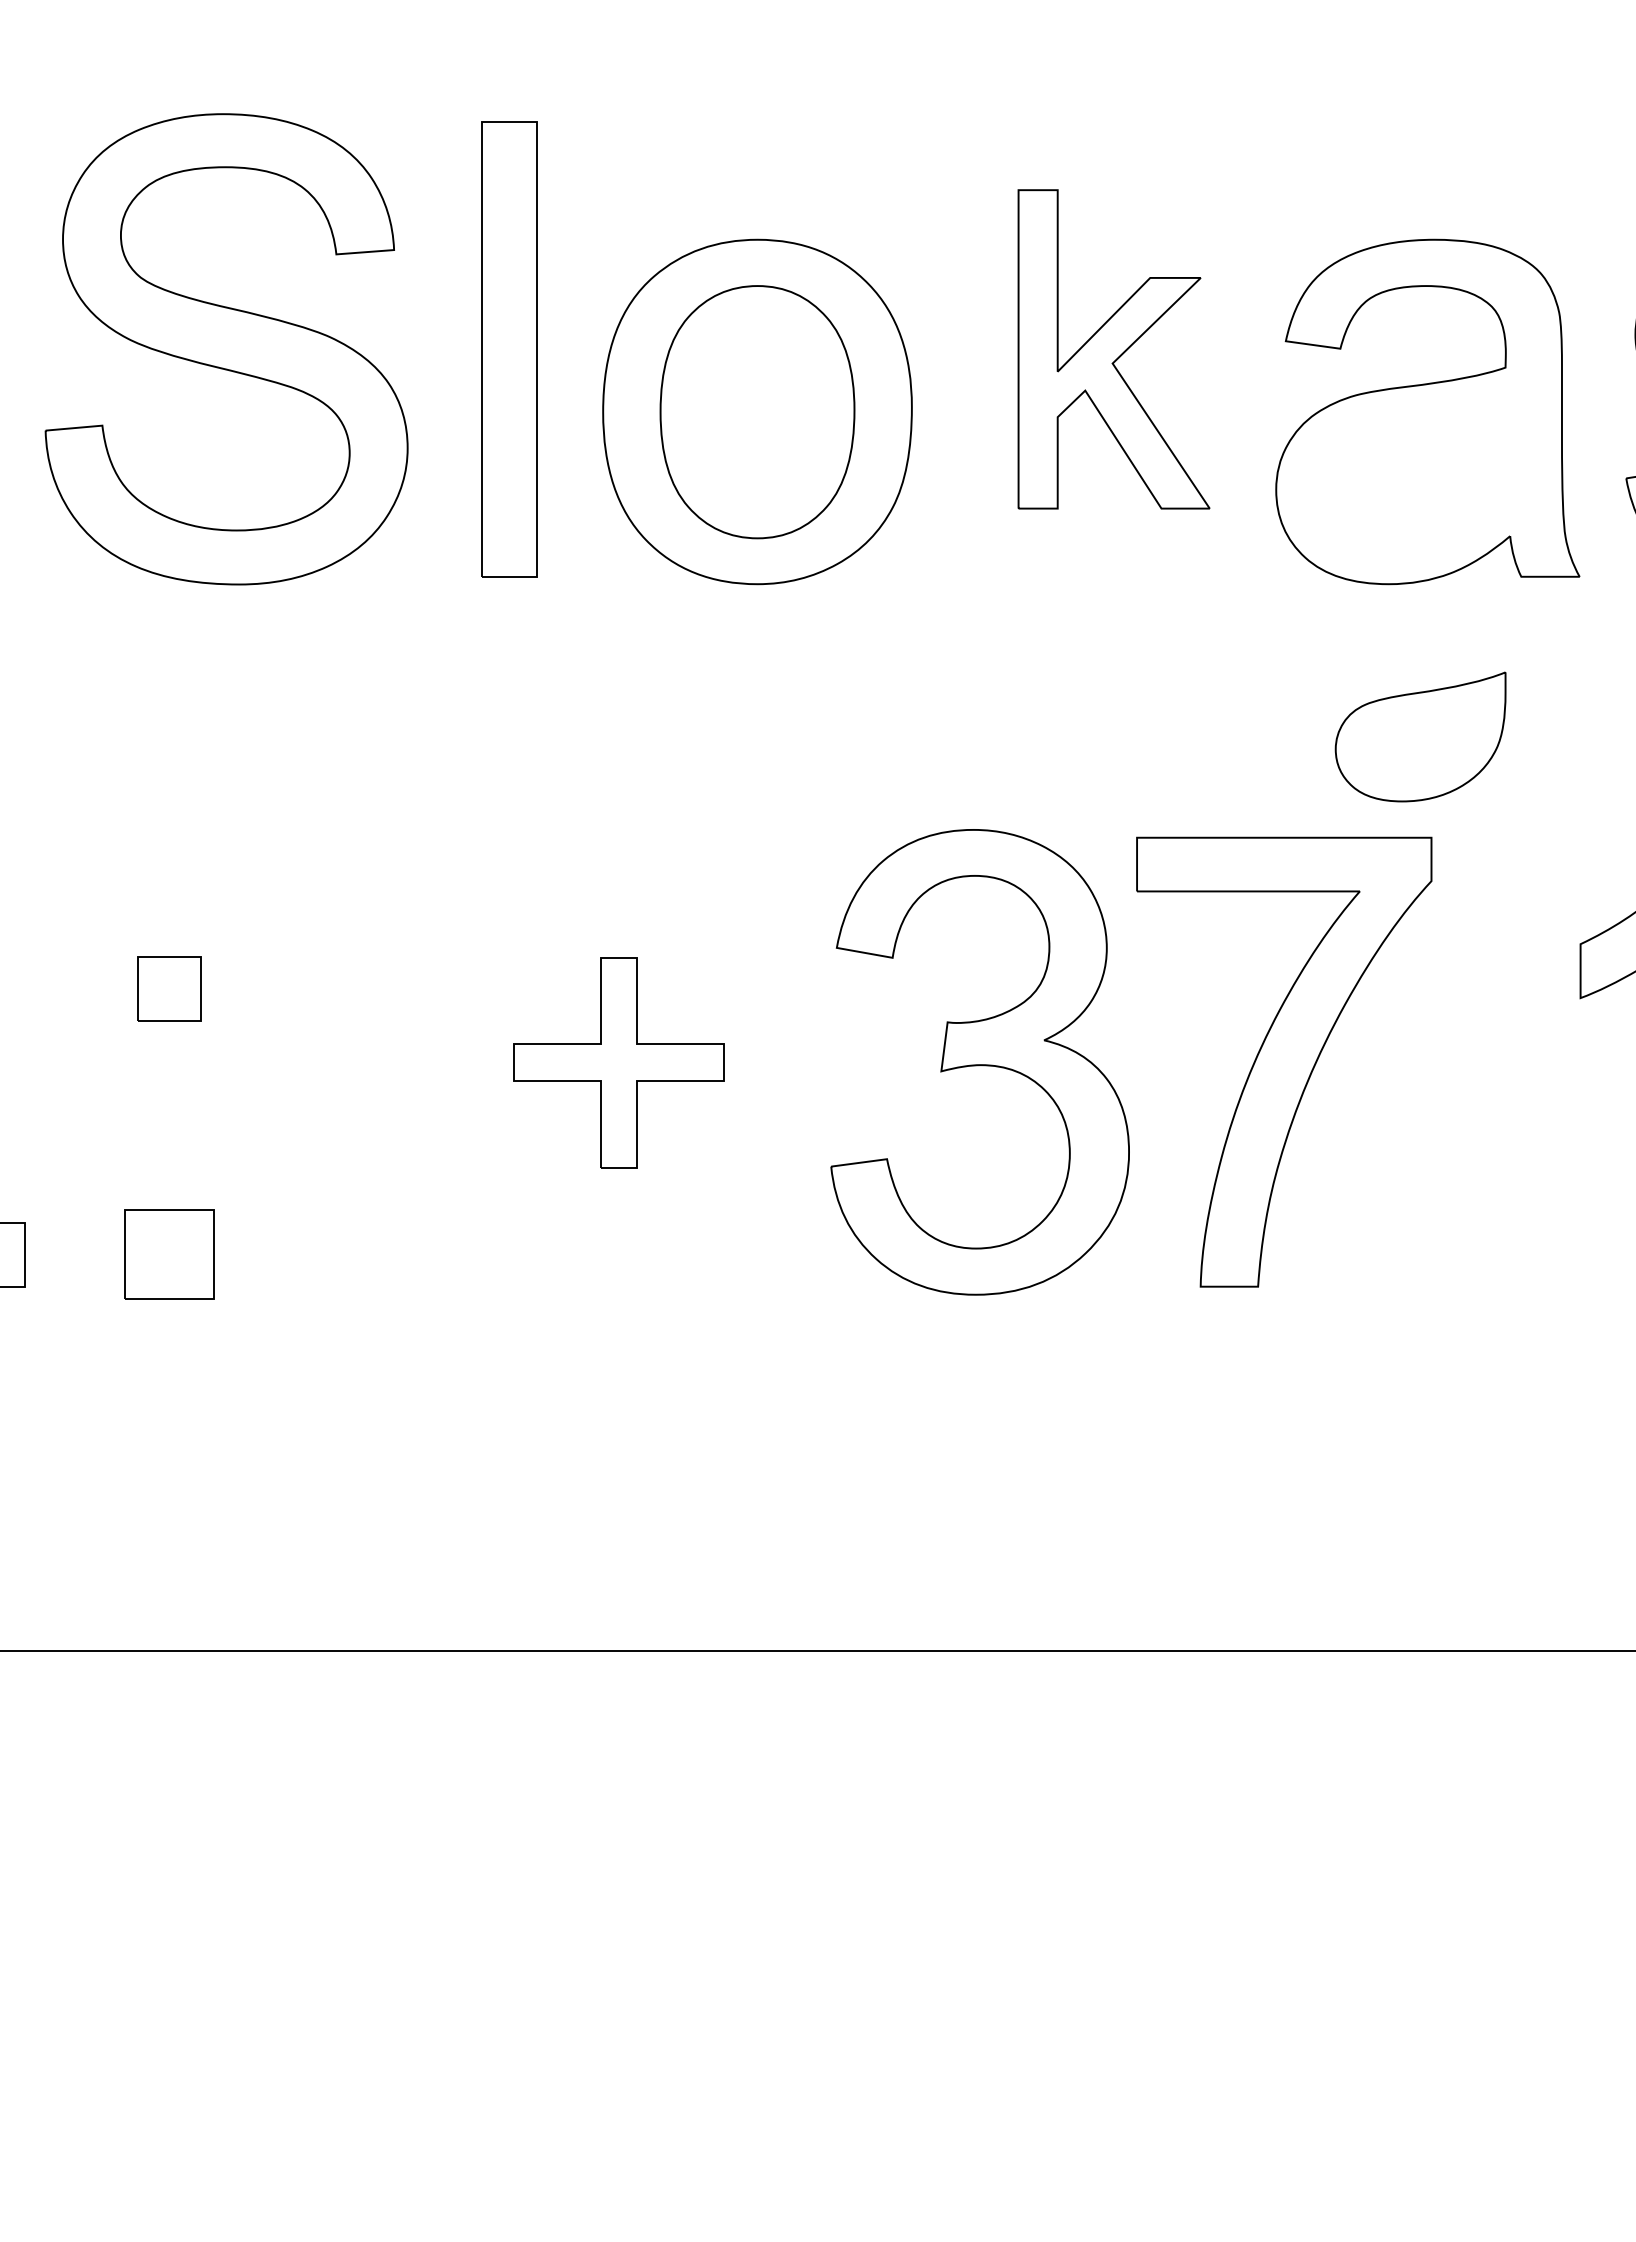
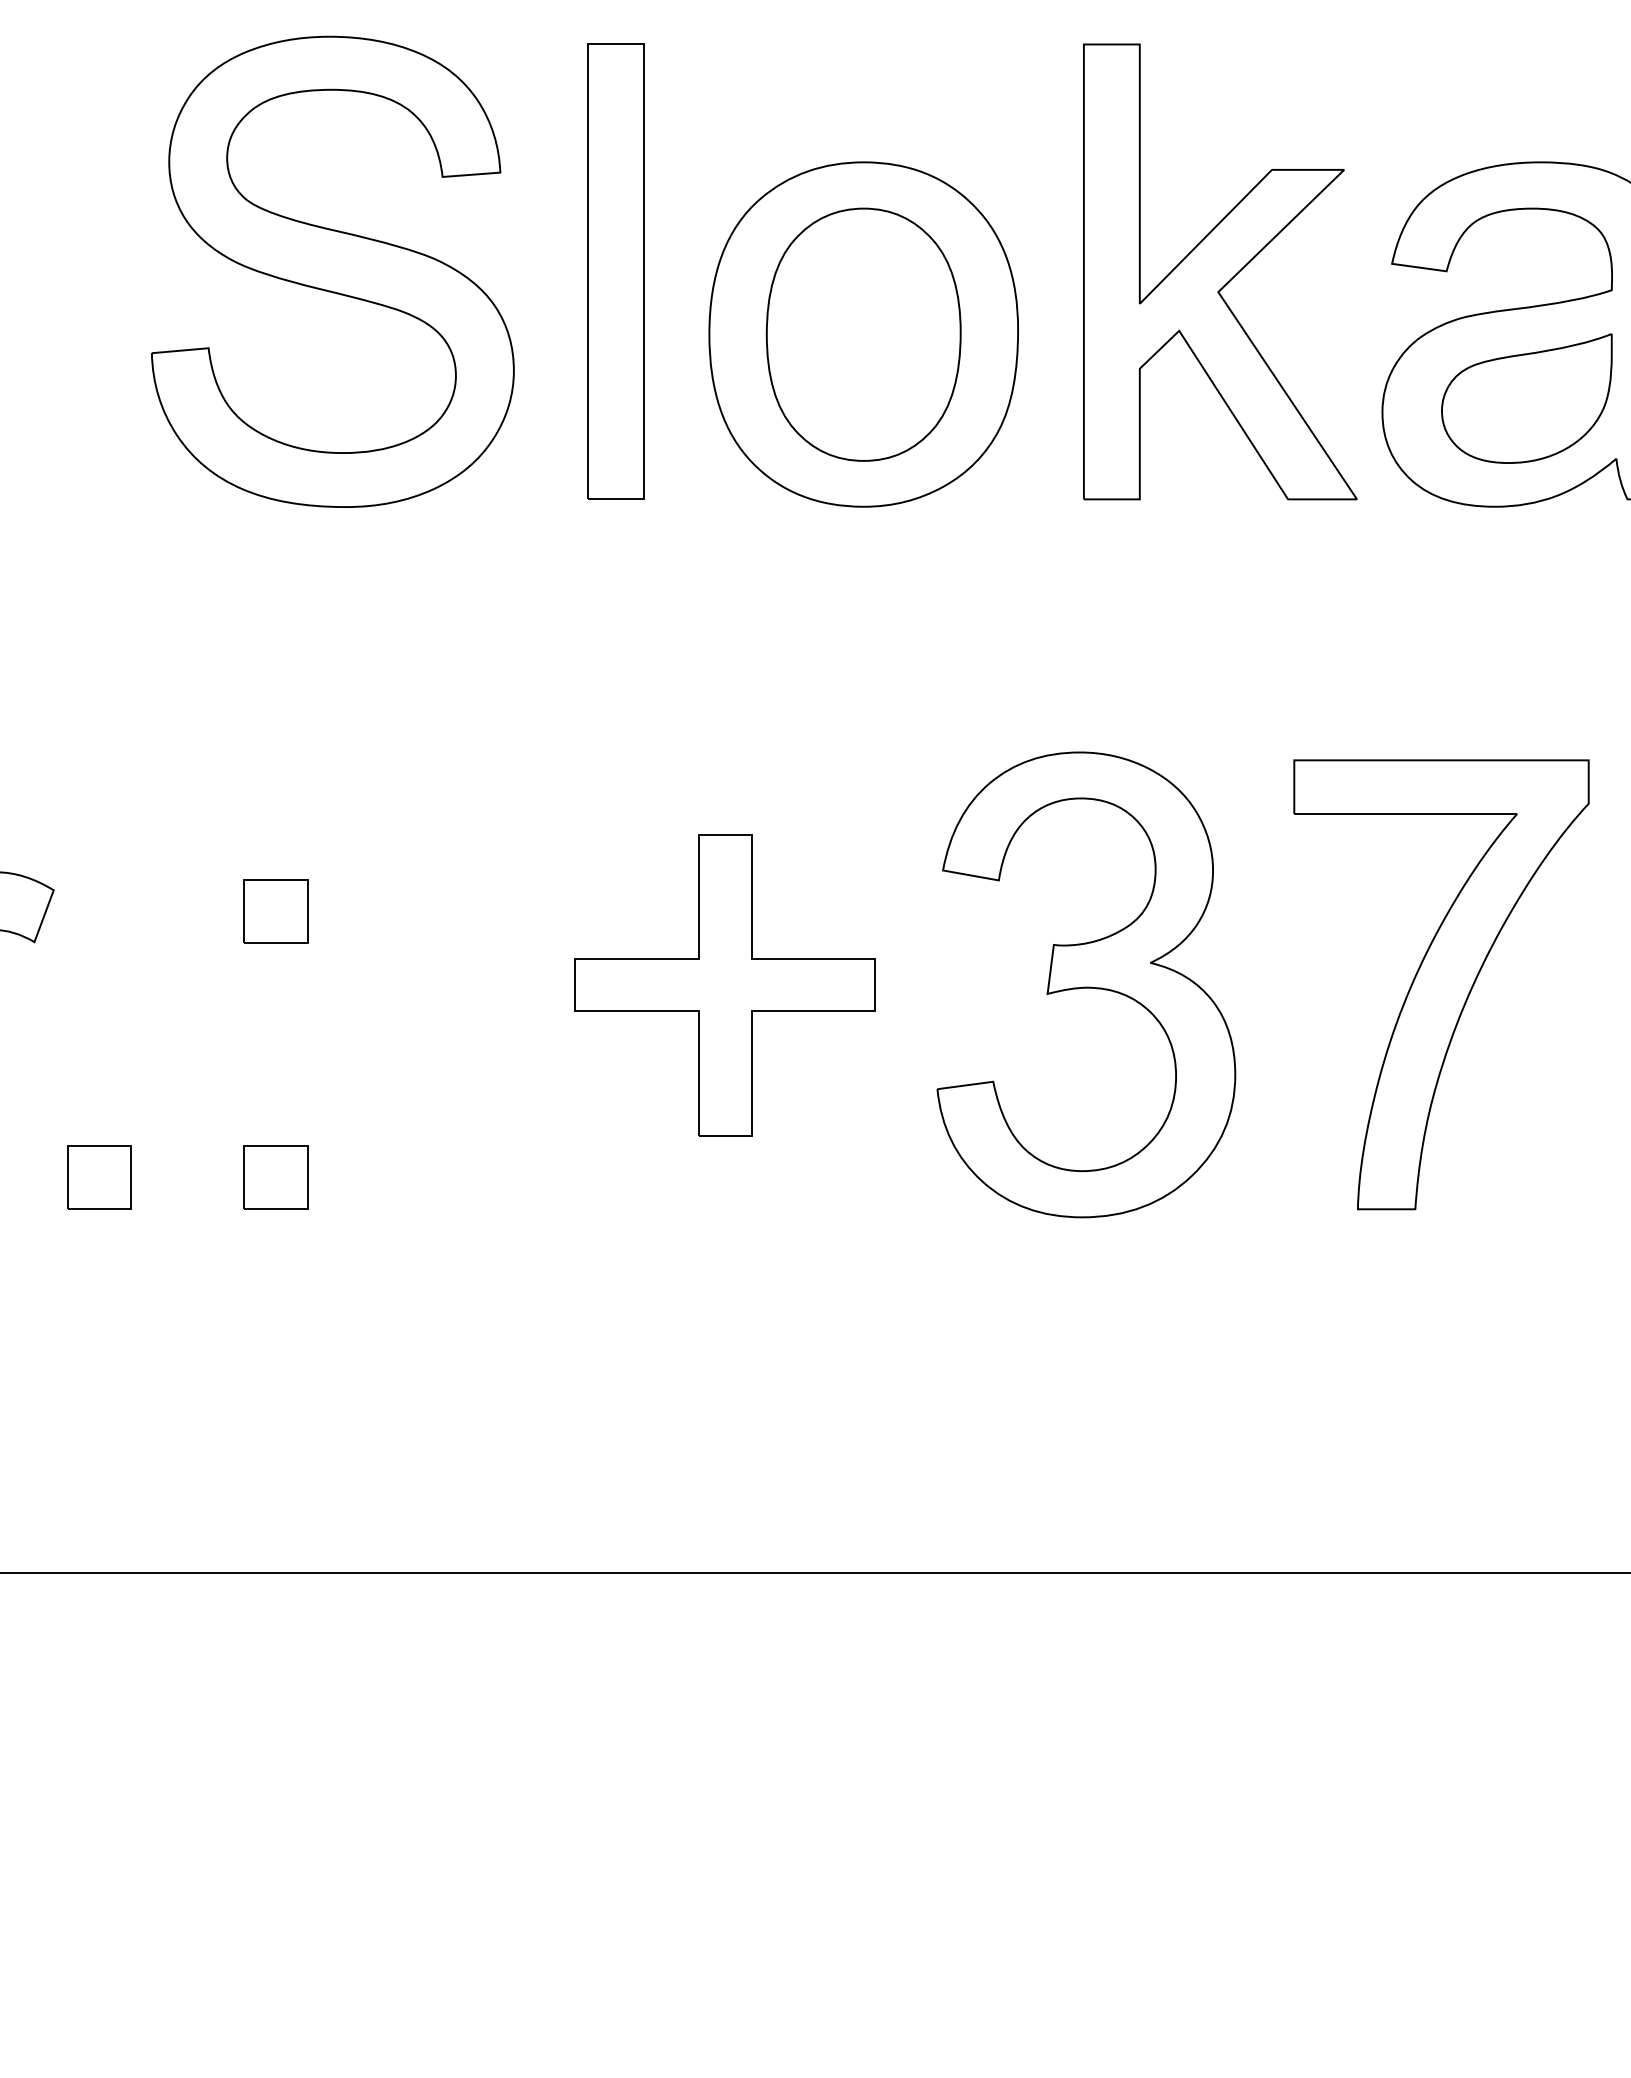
part: (1113, 349) -> (1219, 272), size x1.43
part: (1420, 736) -> (1526, 398), moved
part: (1284, 1061) -> (1441, 984), moved
part: (618, 1062) -> (724, 985), size x1.43
part: (169, 1254) -> (275, 1177), size x0.71

